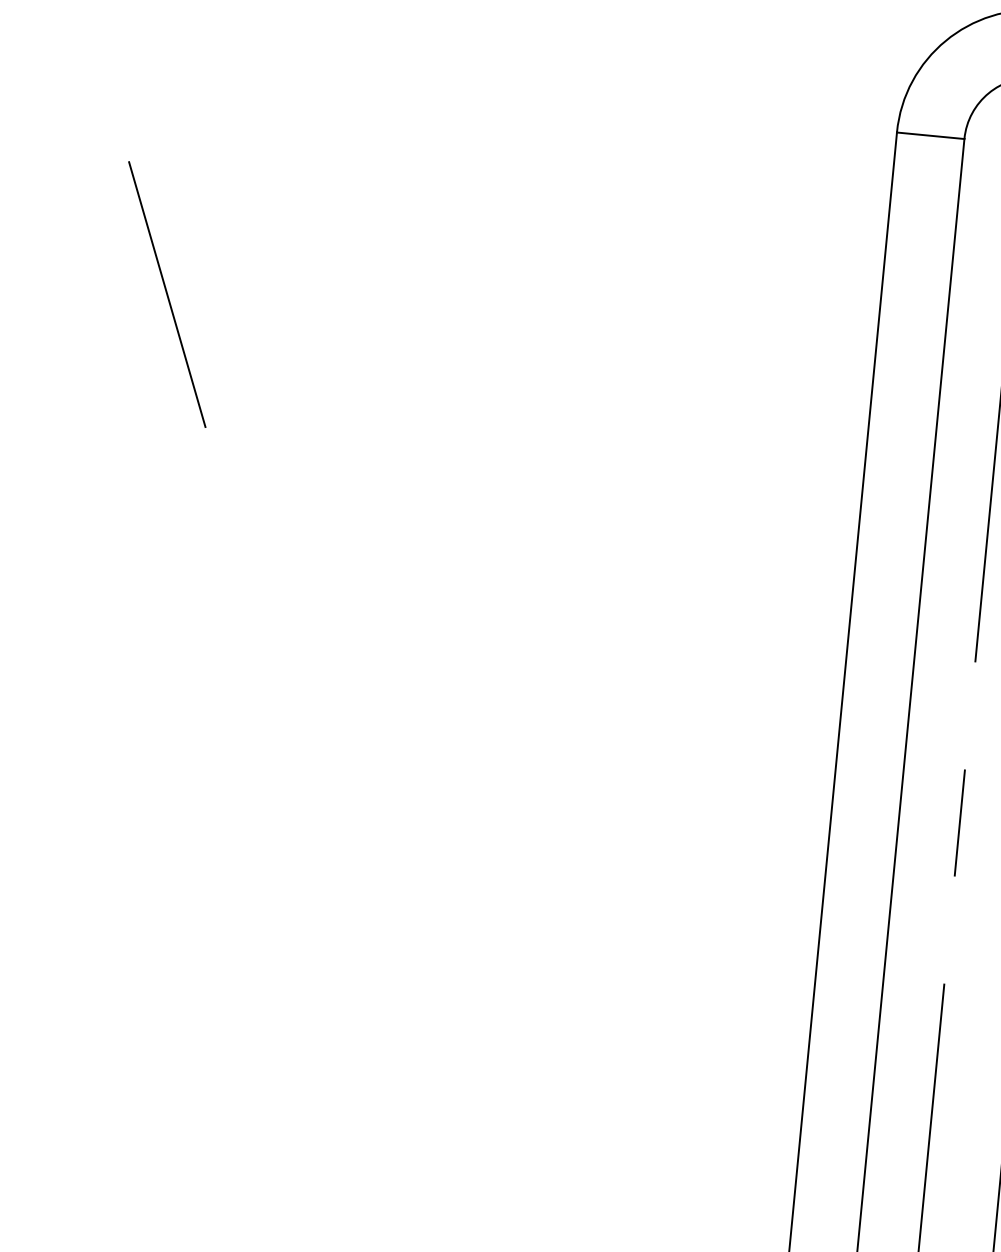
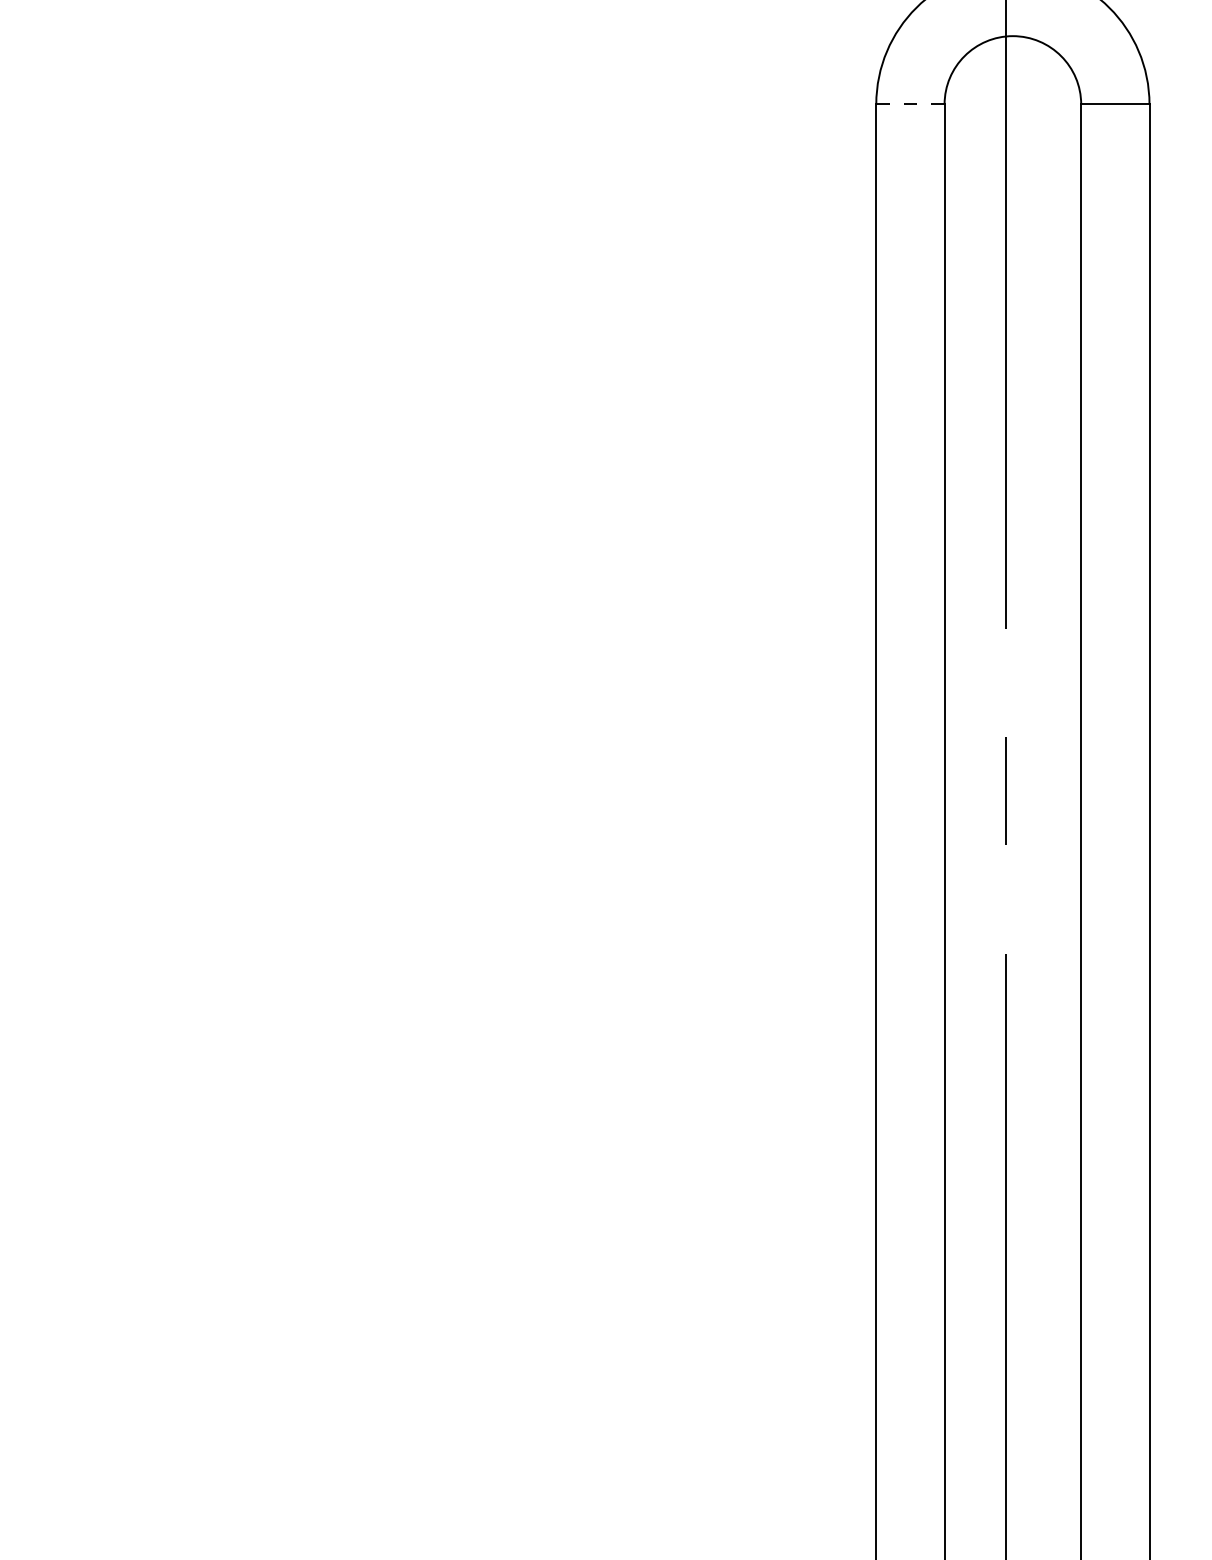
line: (930, 135) -> (910, 104), solid -> dashed
line: (166, 294) -> (159, 337), removed

